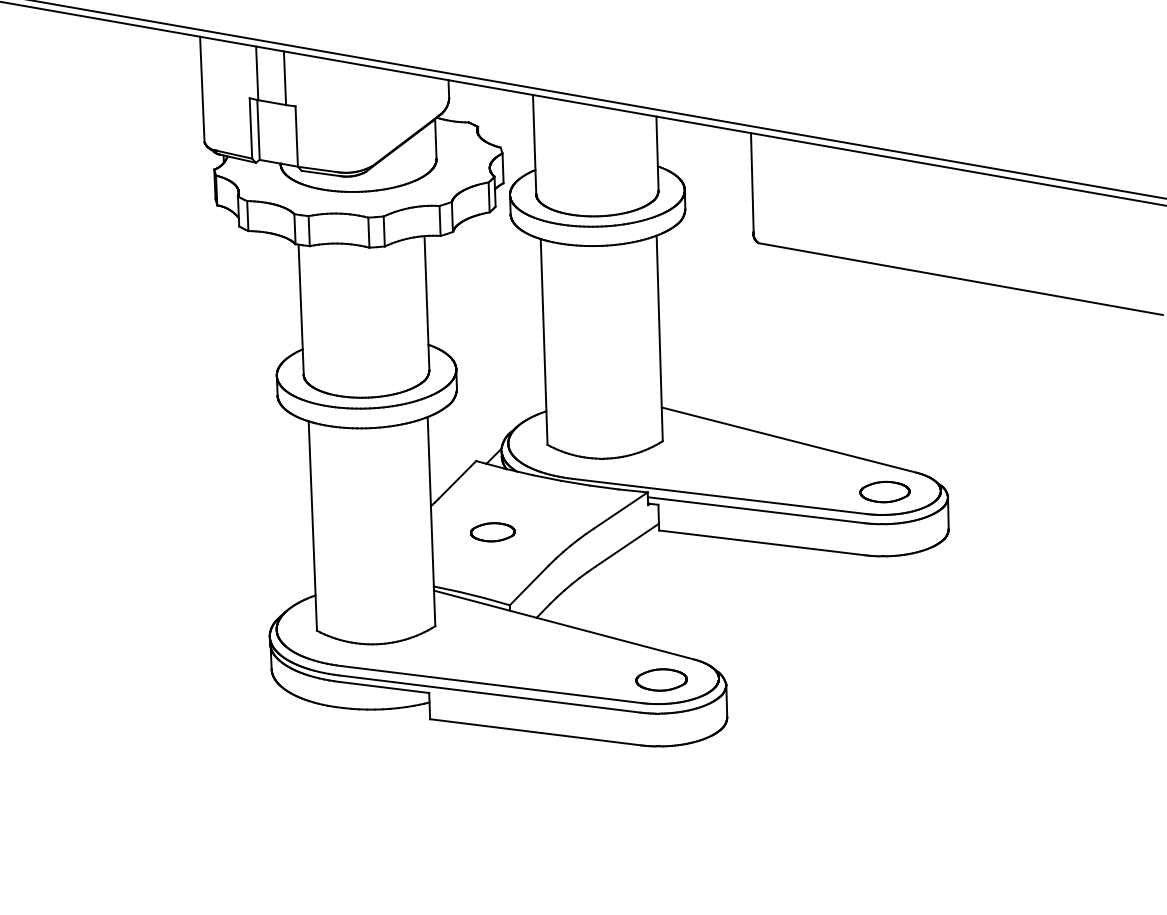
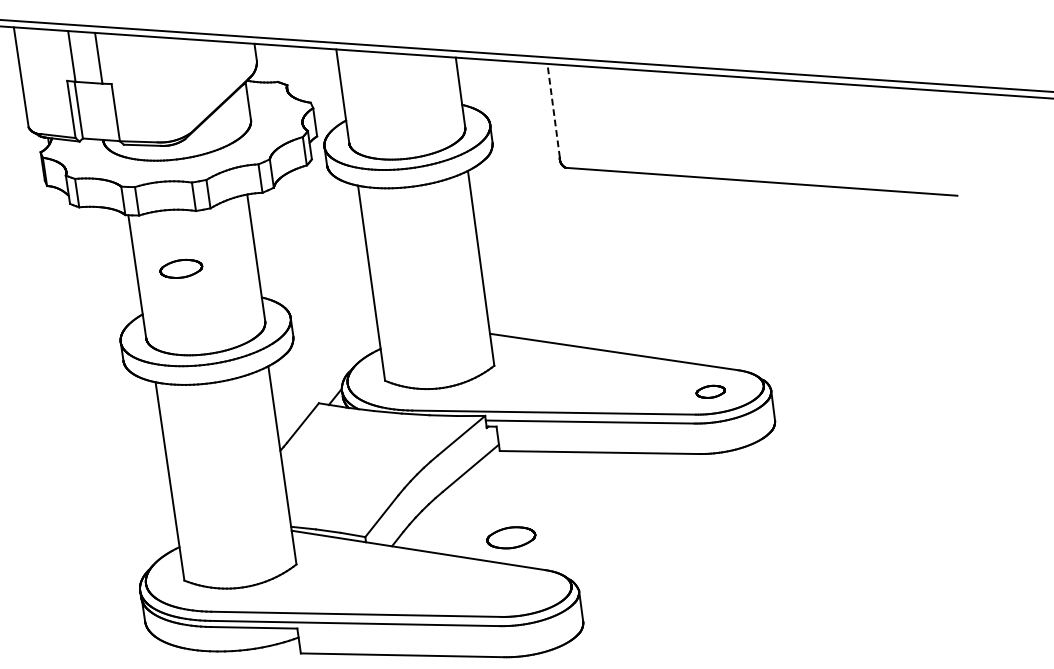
line: (752, 182) -> (553, 110), solid -> dashed
part: (884, 491) -> (710, 391), size x0.6
part: (492, 532) -> (181, 269), moved
part: (661, 679) -> (511, 537), moved

